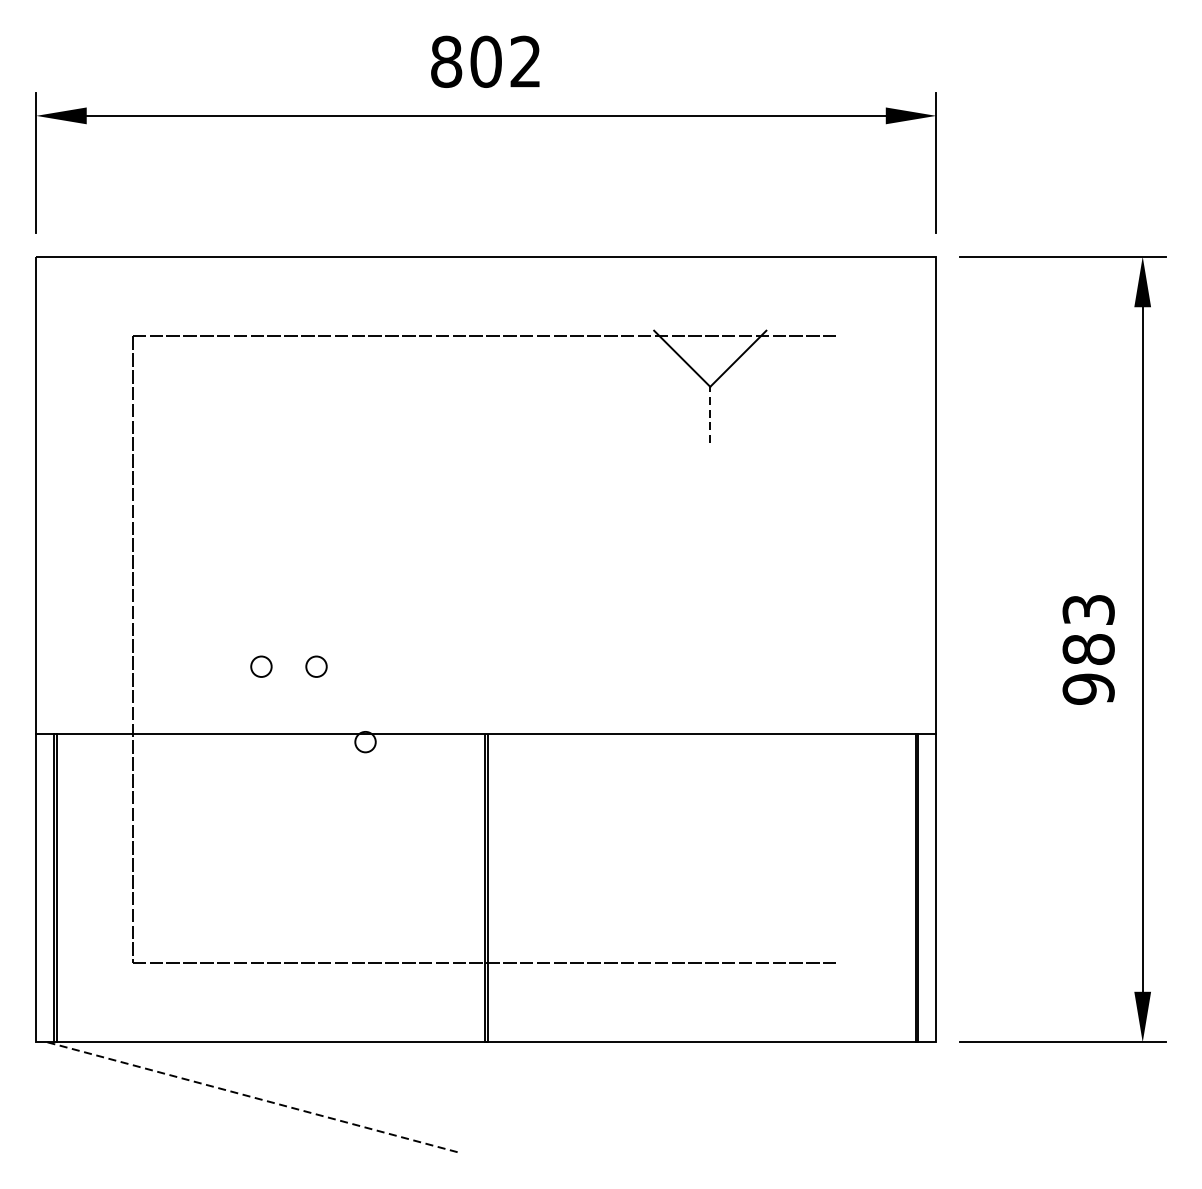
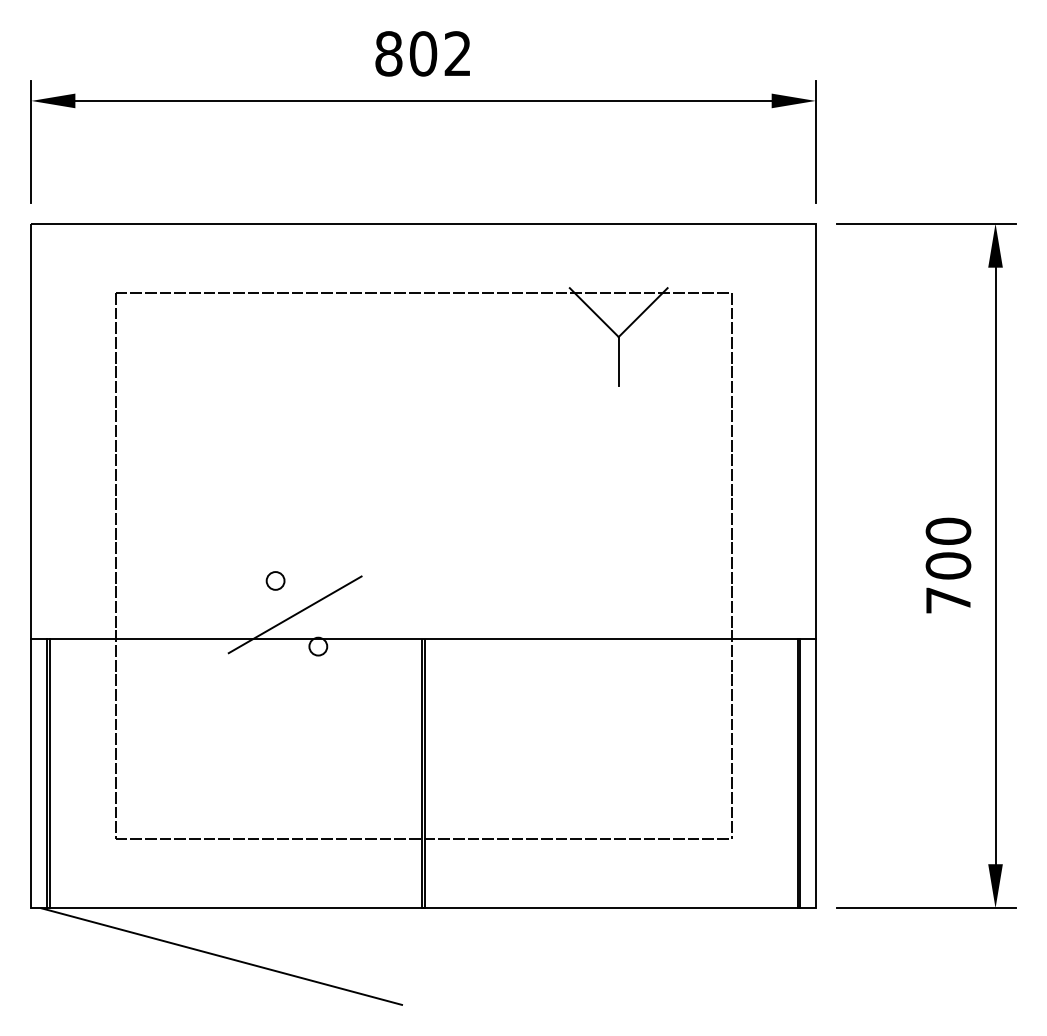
line: (710, 413) -> (618, 360), dashed -> solid
line: (839, 649) -> (731, 565), added
text: (1088, 649) -> (948, 565), 983 -> 700
circle: (261, 666) -> (227, 580), removed
line: (338, 705) -> (294, 614), added
line: (254, 1097) -> (221, 956), dashed -> solid

